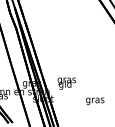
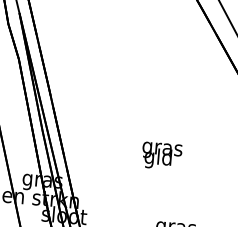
text: (66, 83) -> (161, 155), moved

